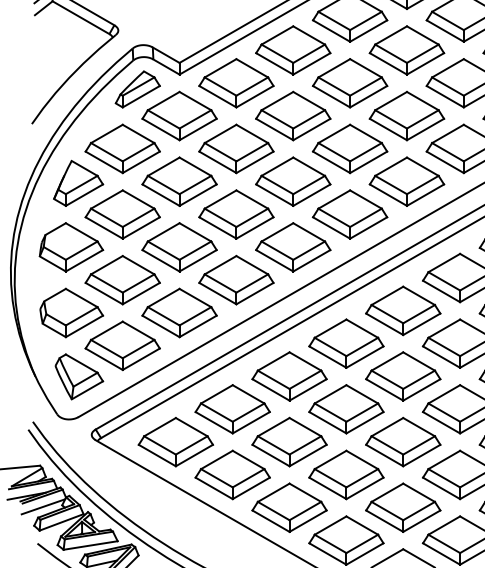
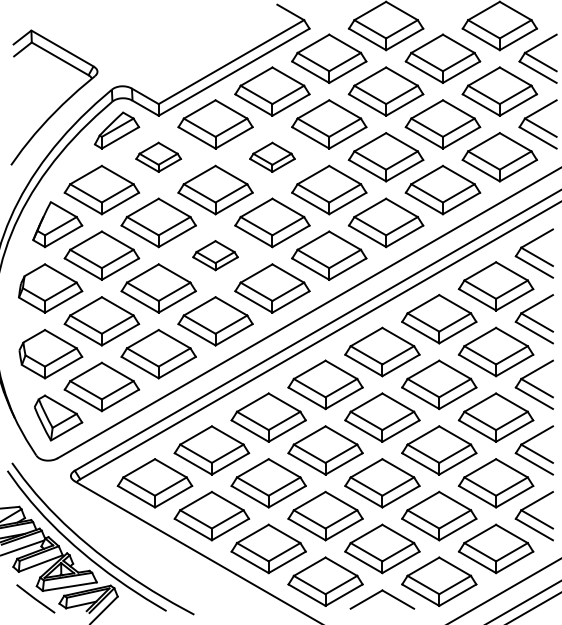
part: (179, 116) -> (158, 157), size x0.6
part: (293, 116) -> (272, 157), size x0.6
part: (236, 214) -> (215, 255), size x0.6

